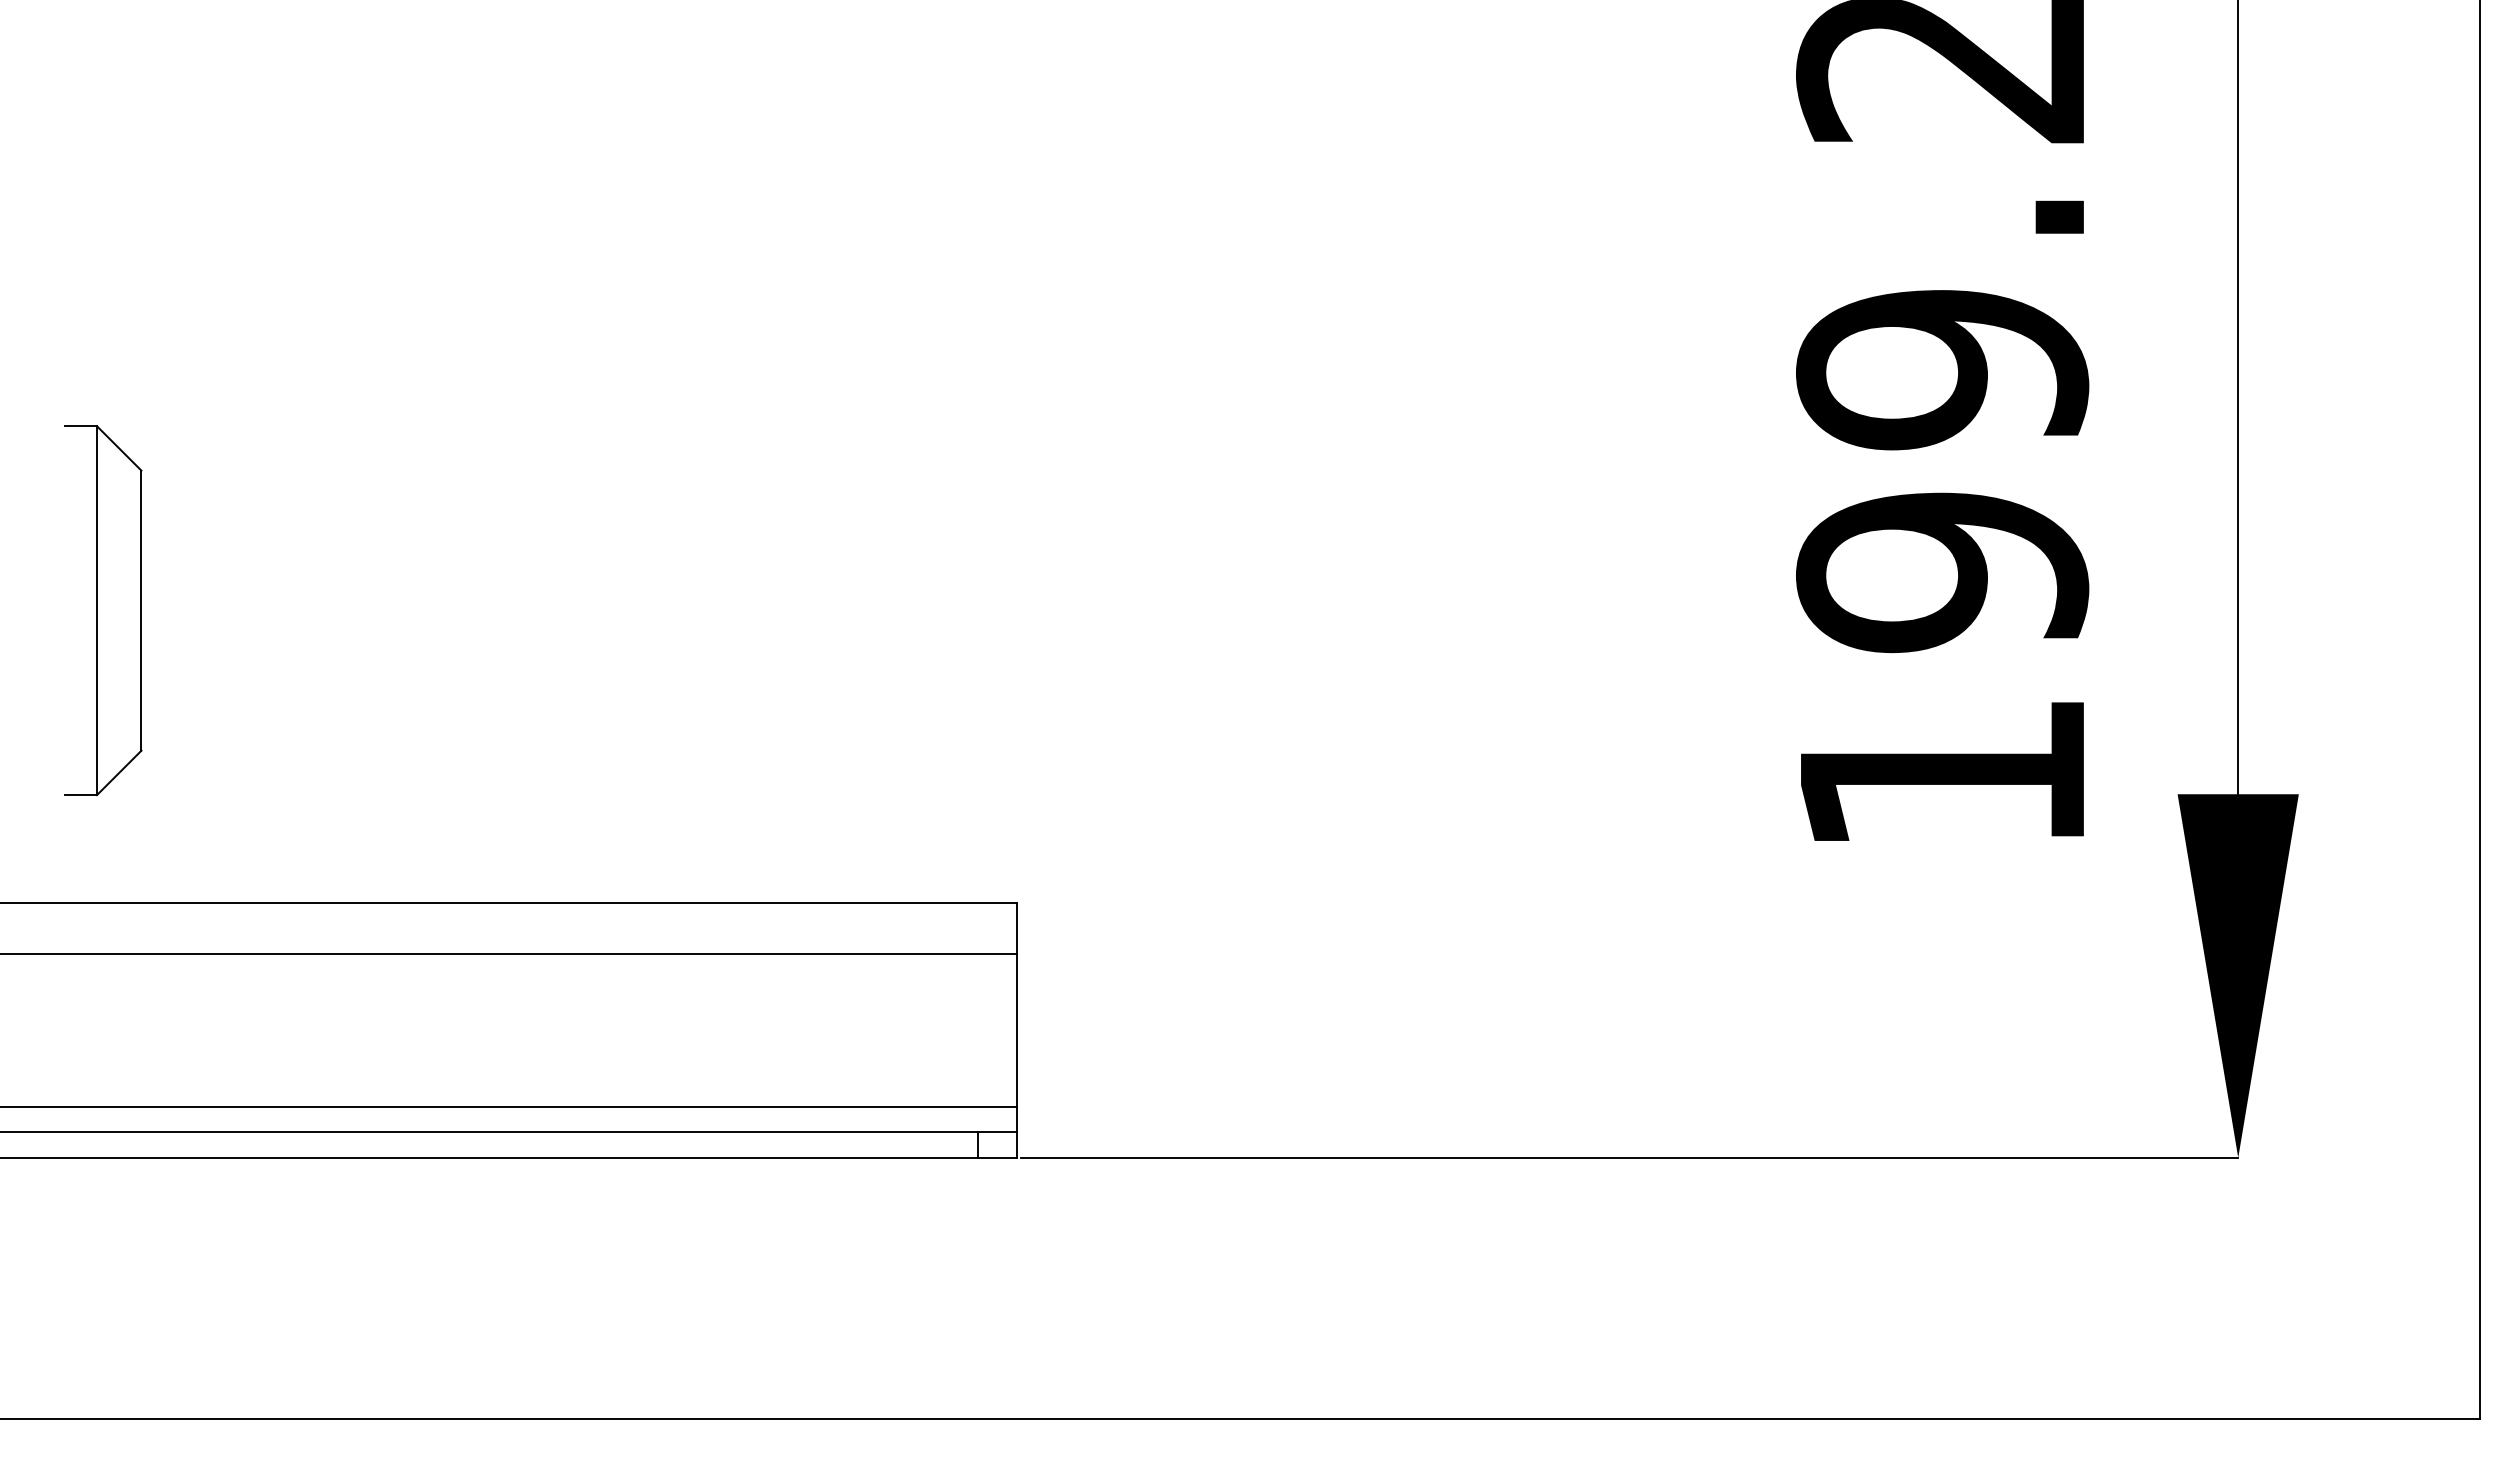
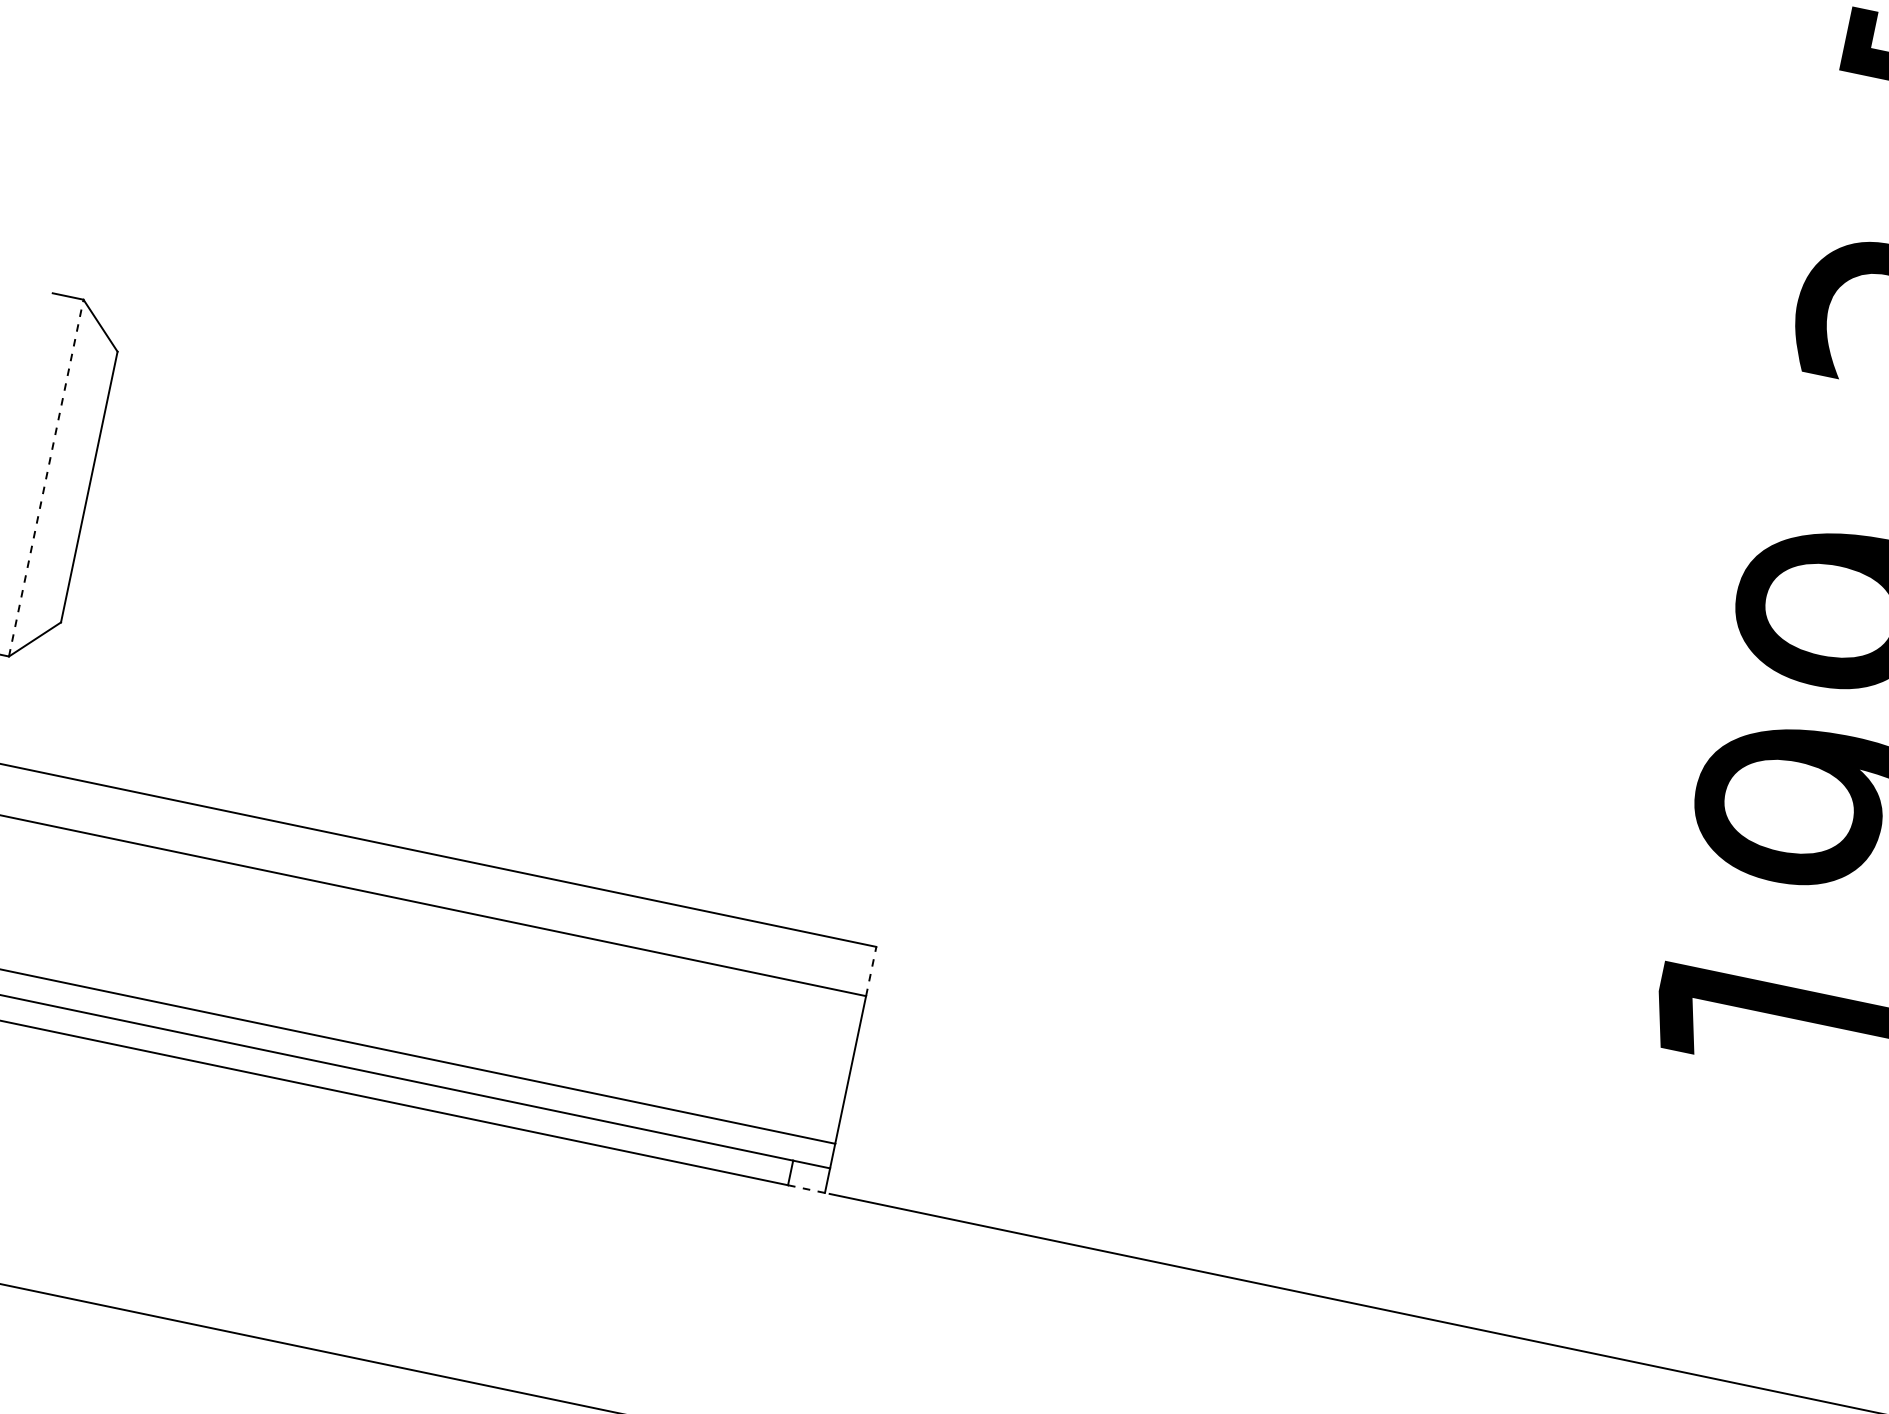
line: (96, 610) -> (45, 477), solid -> dashed
line: (1016, 928) -> (871, 971), solid -> dashed
line: (997, 1157) -> (806, 1188), solid -> dashed

